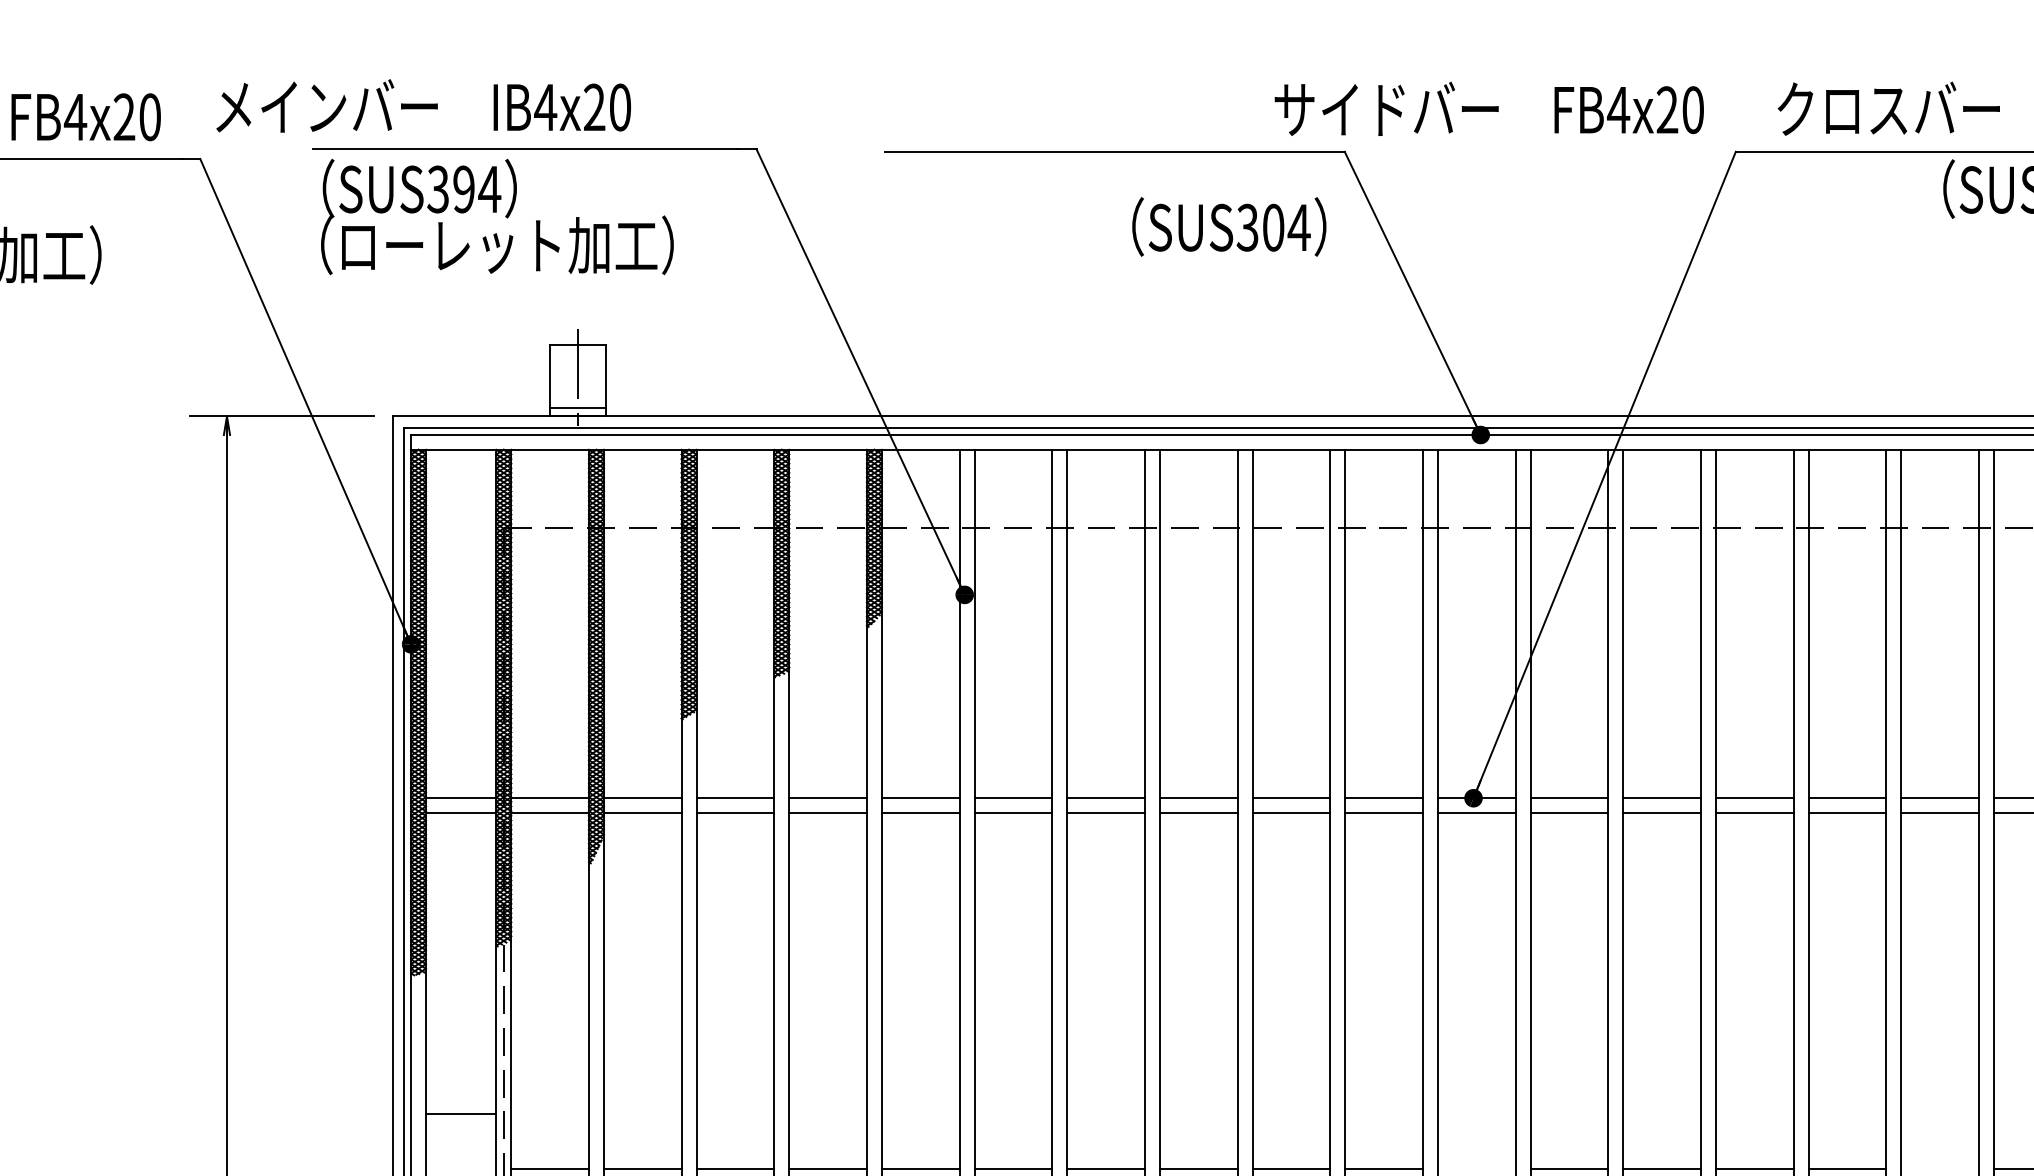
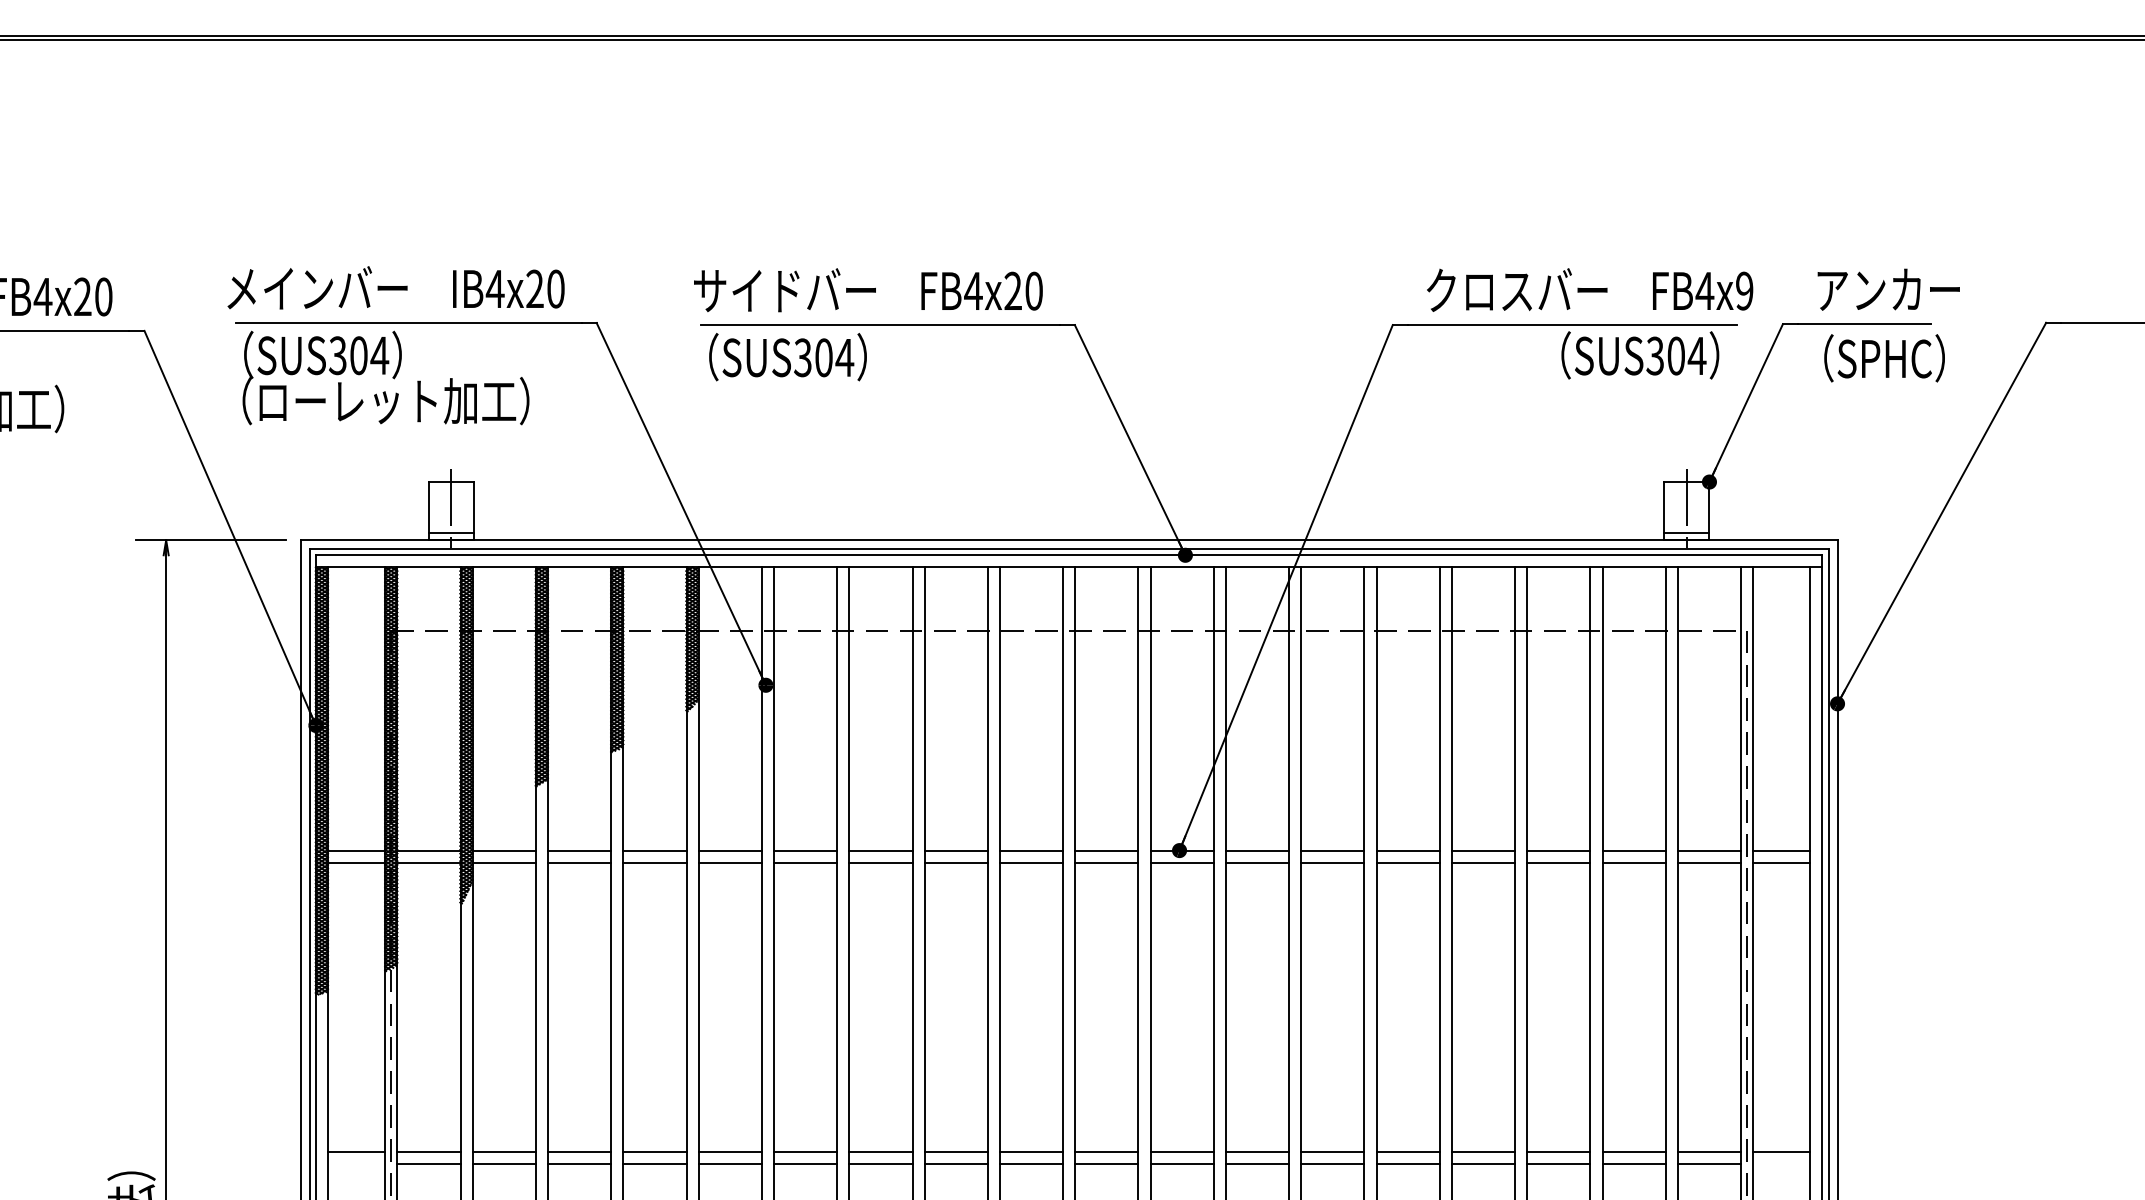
text: (422, 105) -> (395, 287), moved
text: (1489, 109) -> (868, 290), moved
text: (463, 189) -> (358, 355), SUS394 -> SUS304
text: (1228, 227) -> (787, 357), moved
line: (461, 1113) -> (356, 1151), moved
line: (1475, 1168) -> (1181, 1151), added
line: (1939, 1168) -> (1558, 1151), added

